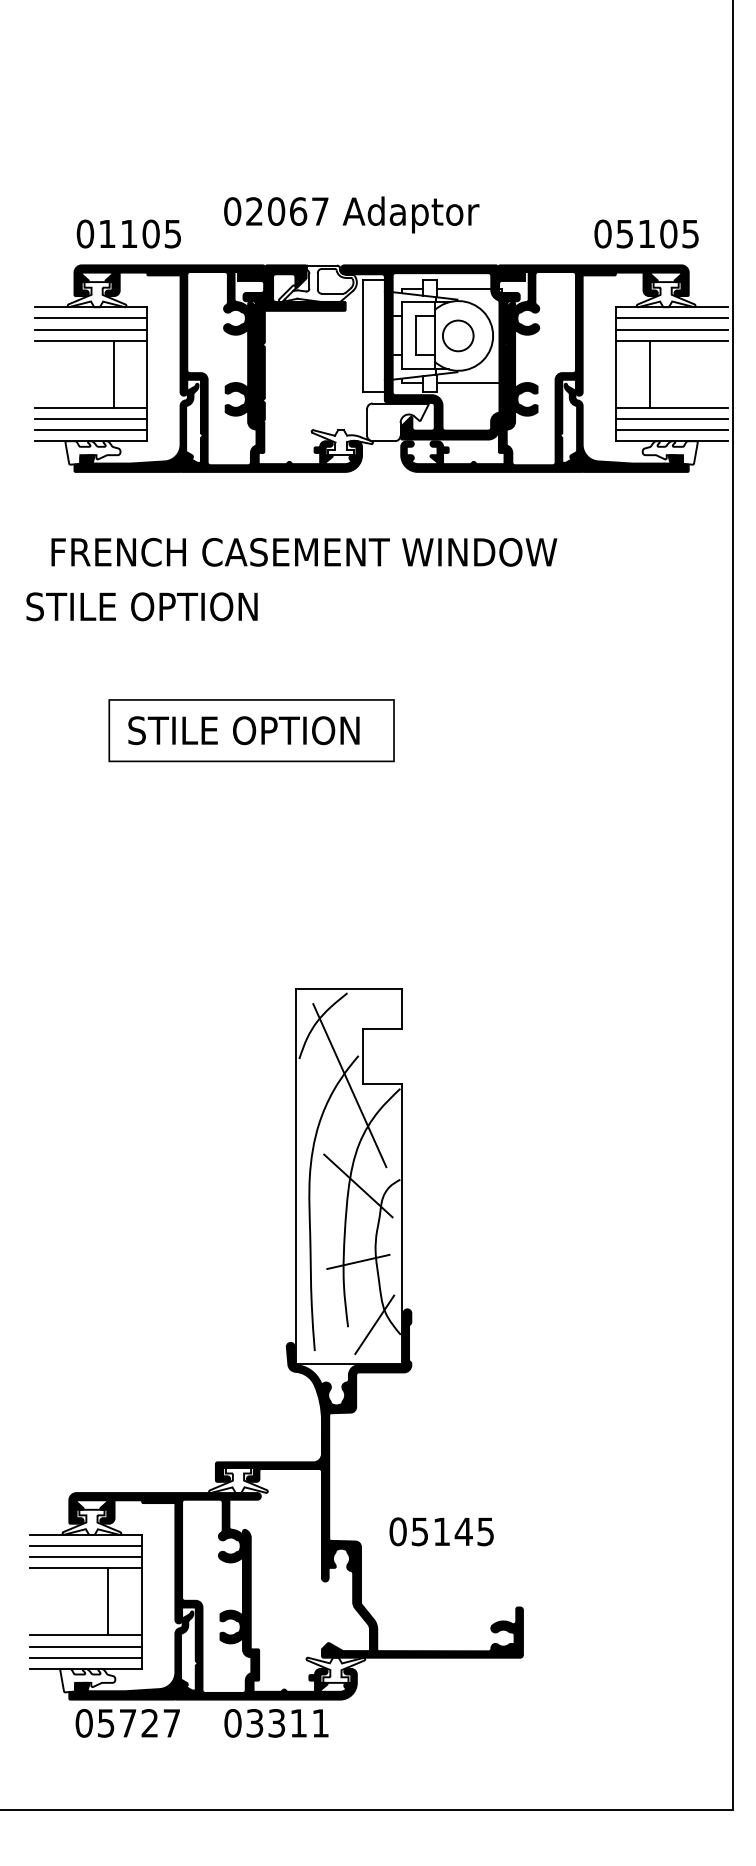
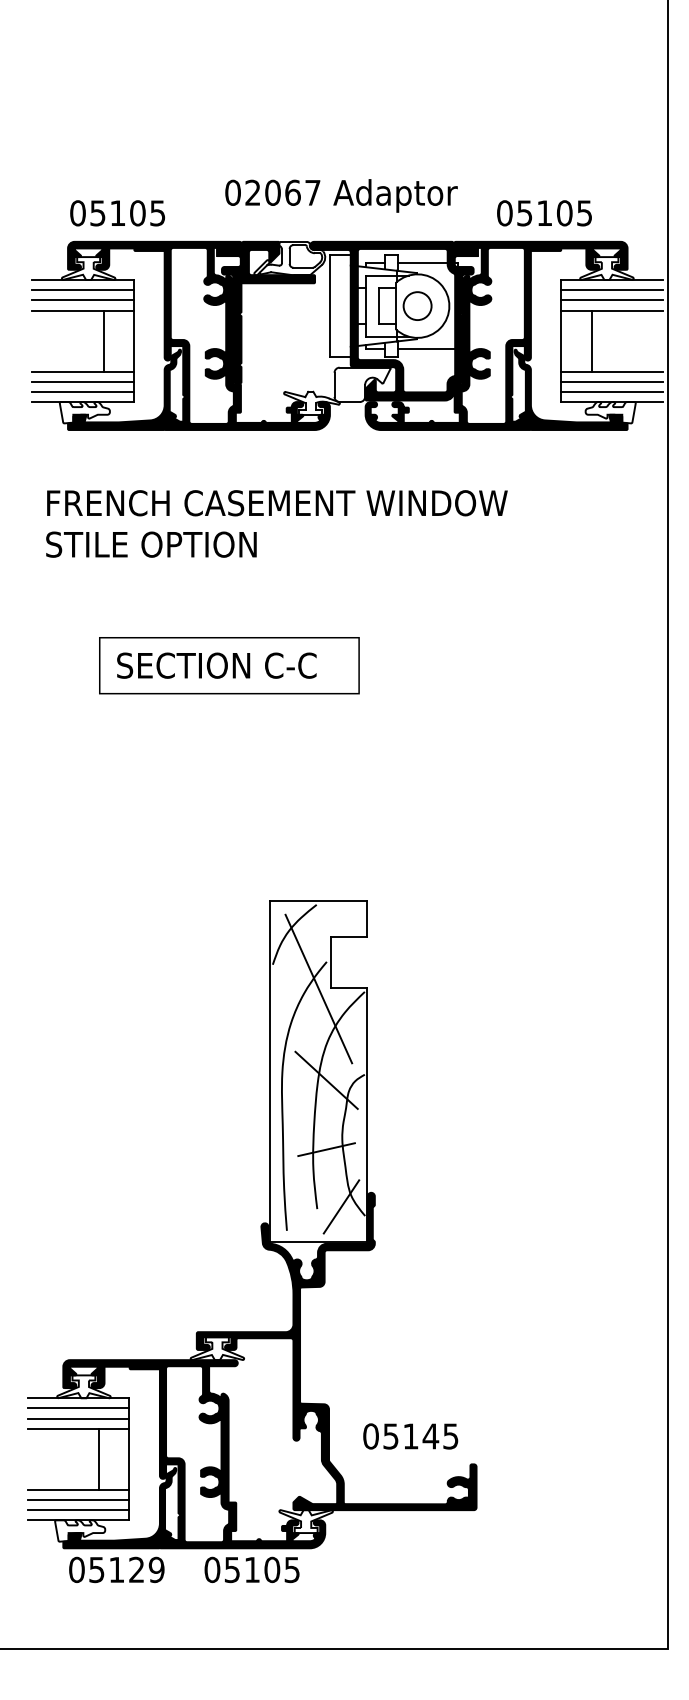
text: (351, 214) -> (341, 195), moved
text: (646, 233) -> (544, 212), moved
text: (107, 234) -> (98, 213), 01105 -> 05105
text: (141, 606) -> (150, 544), moved
text: (253, 730) -> (231, 665), STILE OPTION -> SECTION C-C
text: (441, 1531) -> (410, 1436), moved
text: (150, 1723) -> (137, 1570), 05727 -> 05129
text: (287, 1723) -> (262, 1570), 03311 -> 05105

